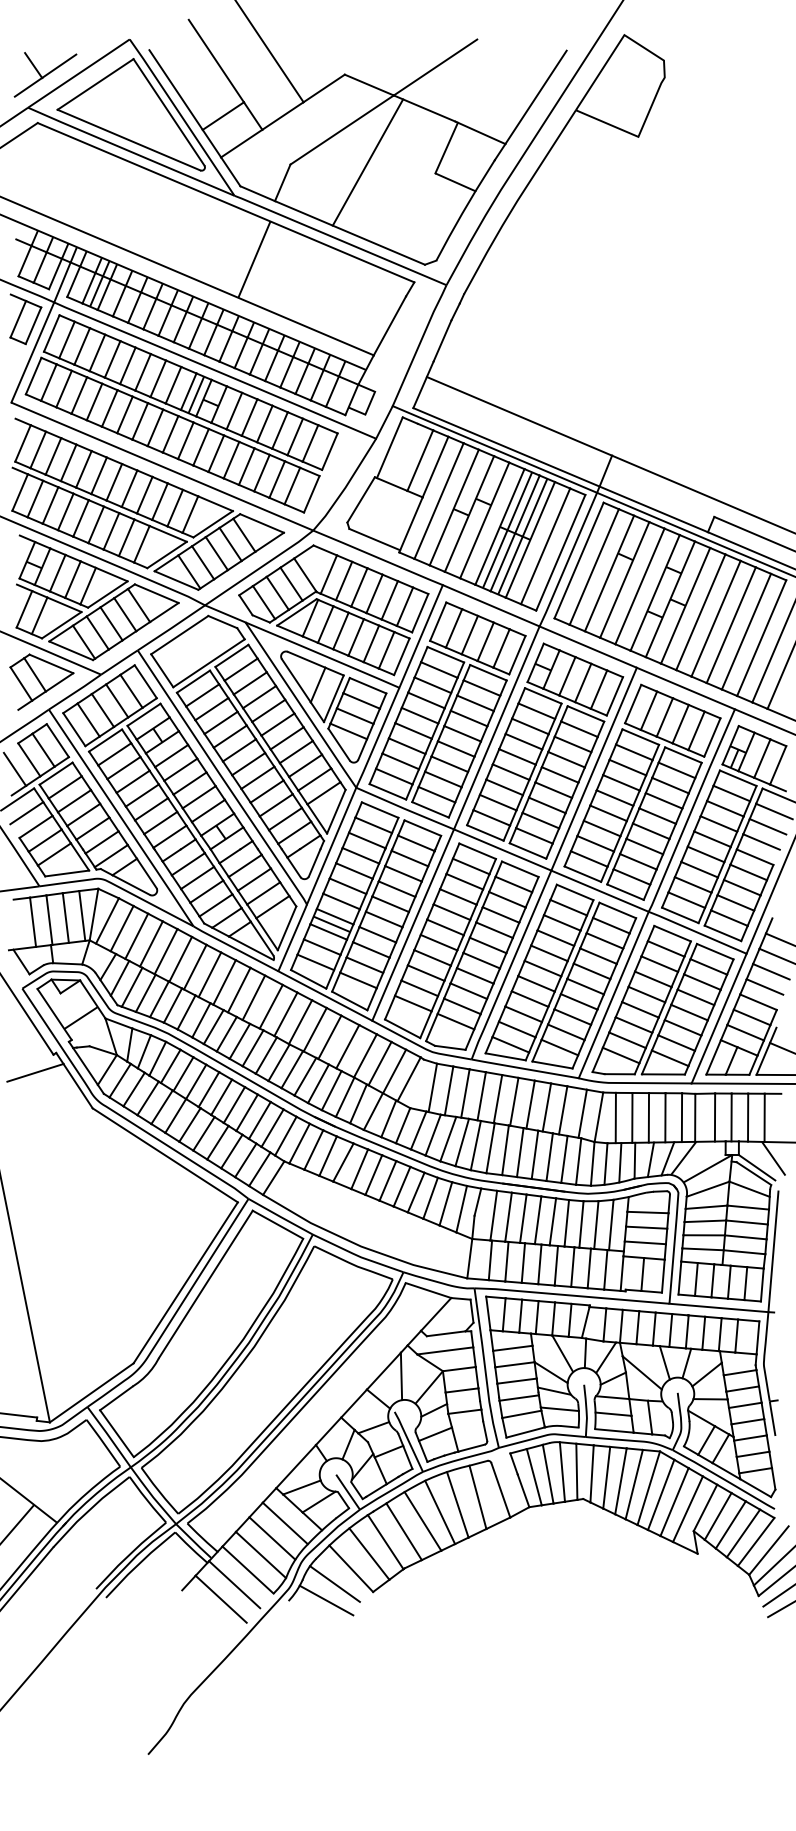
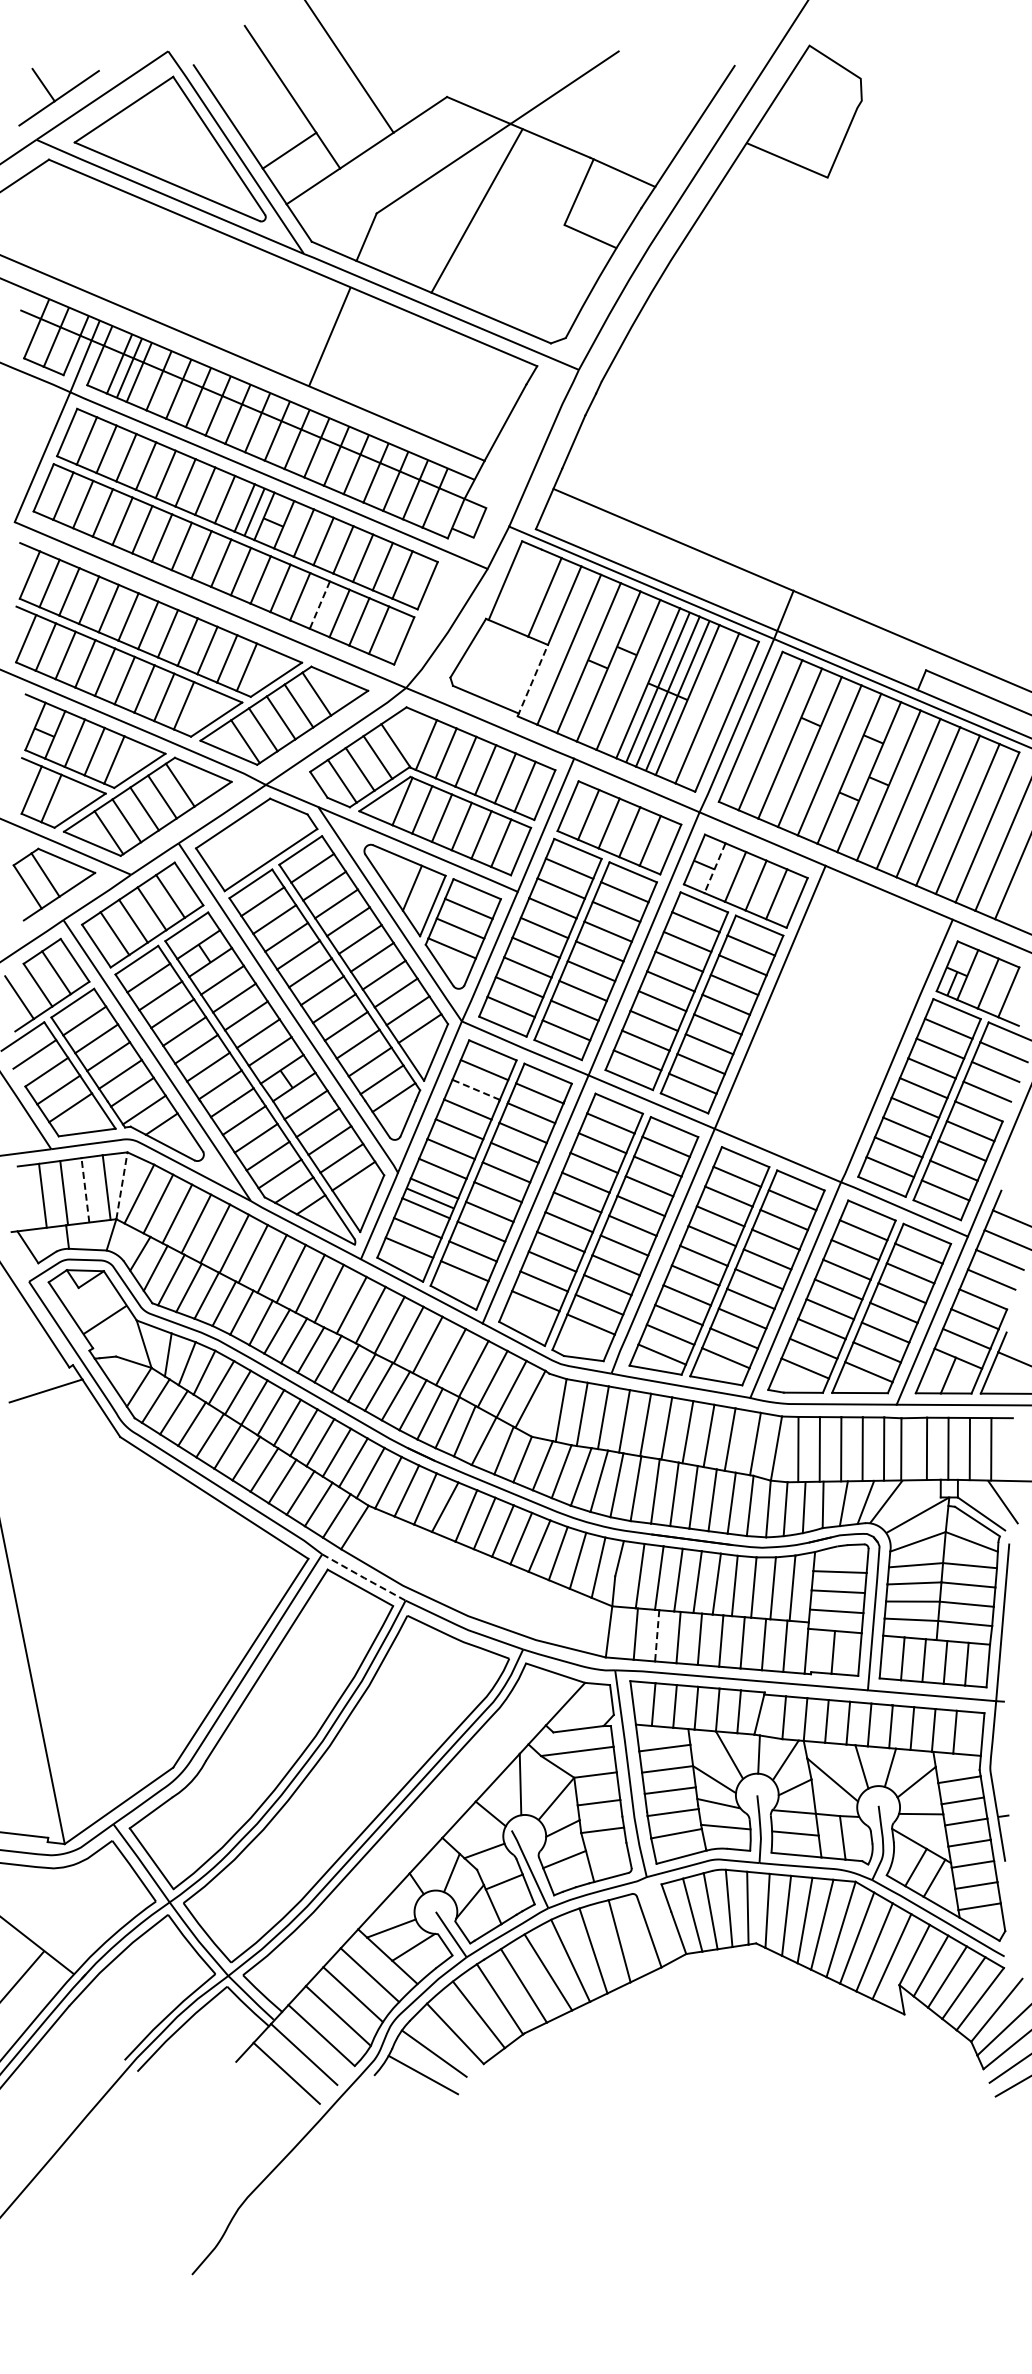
part: (25, 319) -> (33, 414), removed
line: (246, 466) -> (319, 605), solid -> dashed
line: (410, 524) -> (532, 680), solid -> dashed
line: (551, 669) -> (714, 868), solid -> dashed
part: (642, 792) -> (832, 1027), removed
line: (367, 840) -> (476, 1089), solid -> dashed
line: (93, 914) -> (121, 1185), solid -> dashed
line: (65, 917) -> (85, 1189), solid -> dashed
line: (281, 1217) -> (364, 1578), solid -> dashed
line: (507, 1261) -> (657, 1635), solid -> dashed

